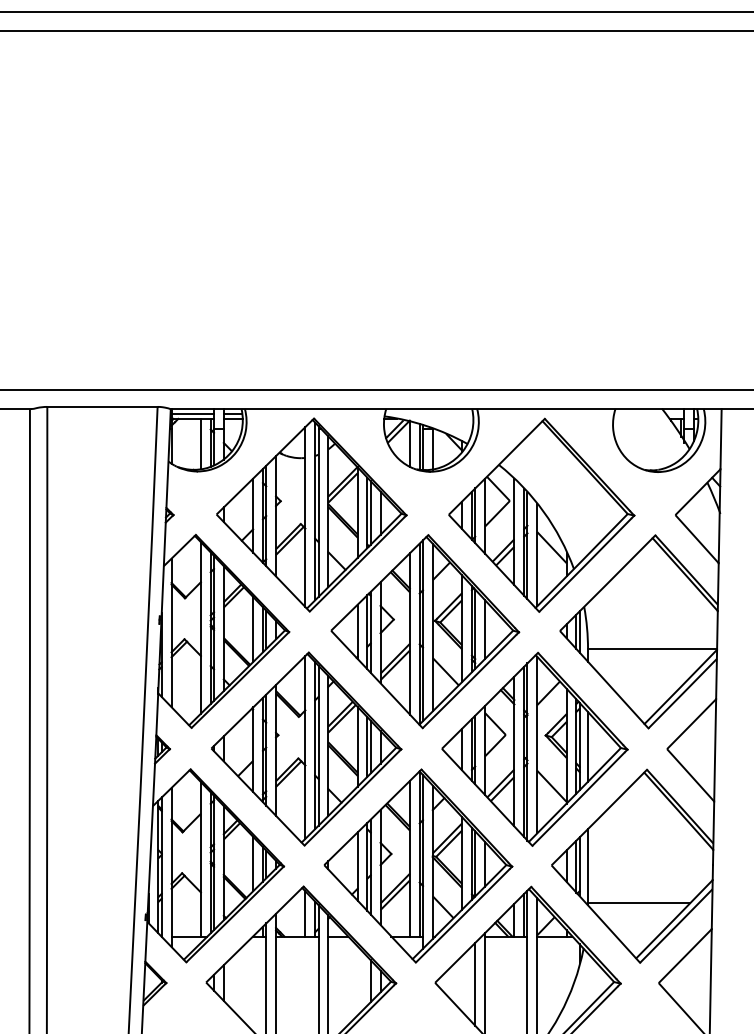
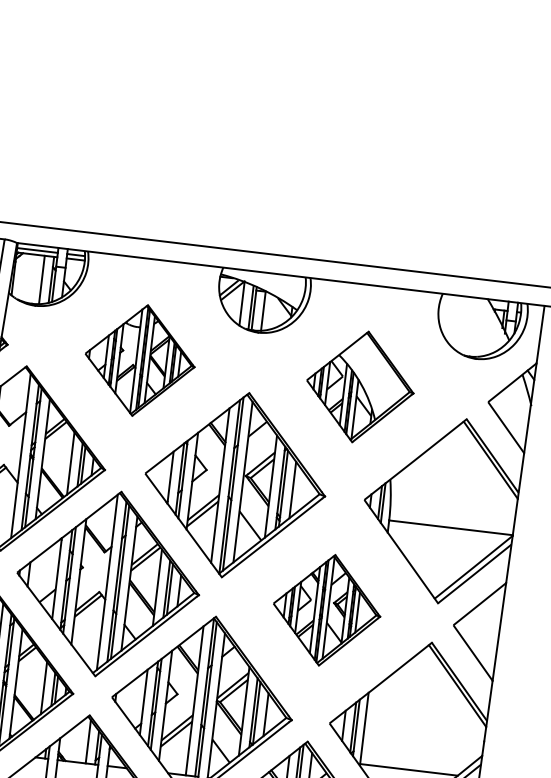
part: (311, 514) -> (139, 359), size x0.6
part: (541, 514) -> (360, 386), size x0.6
part: (534, 748) -> (326, 609), size x0.6

